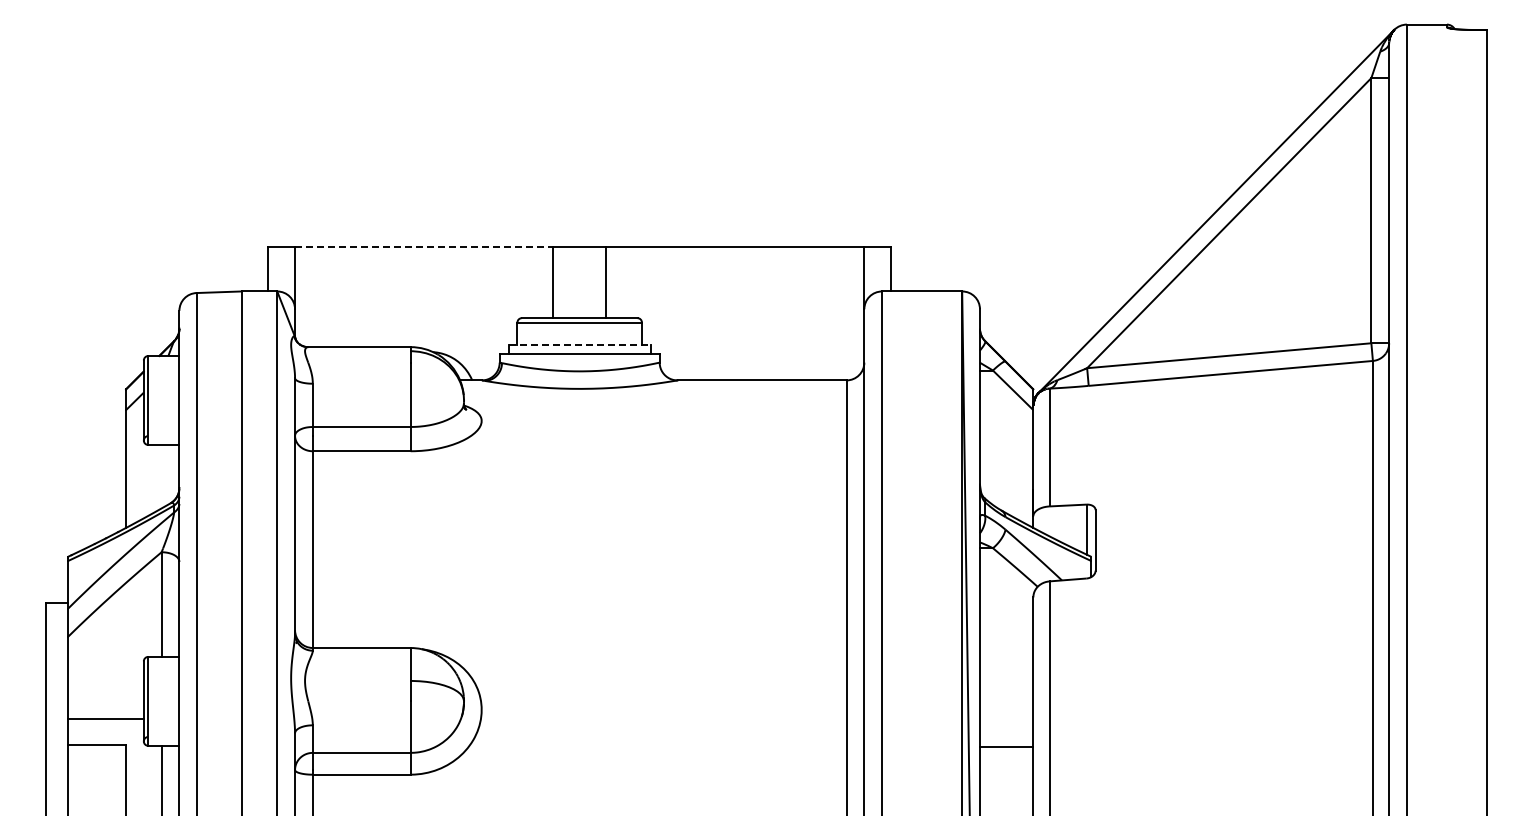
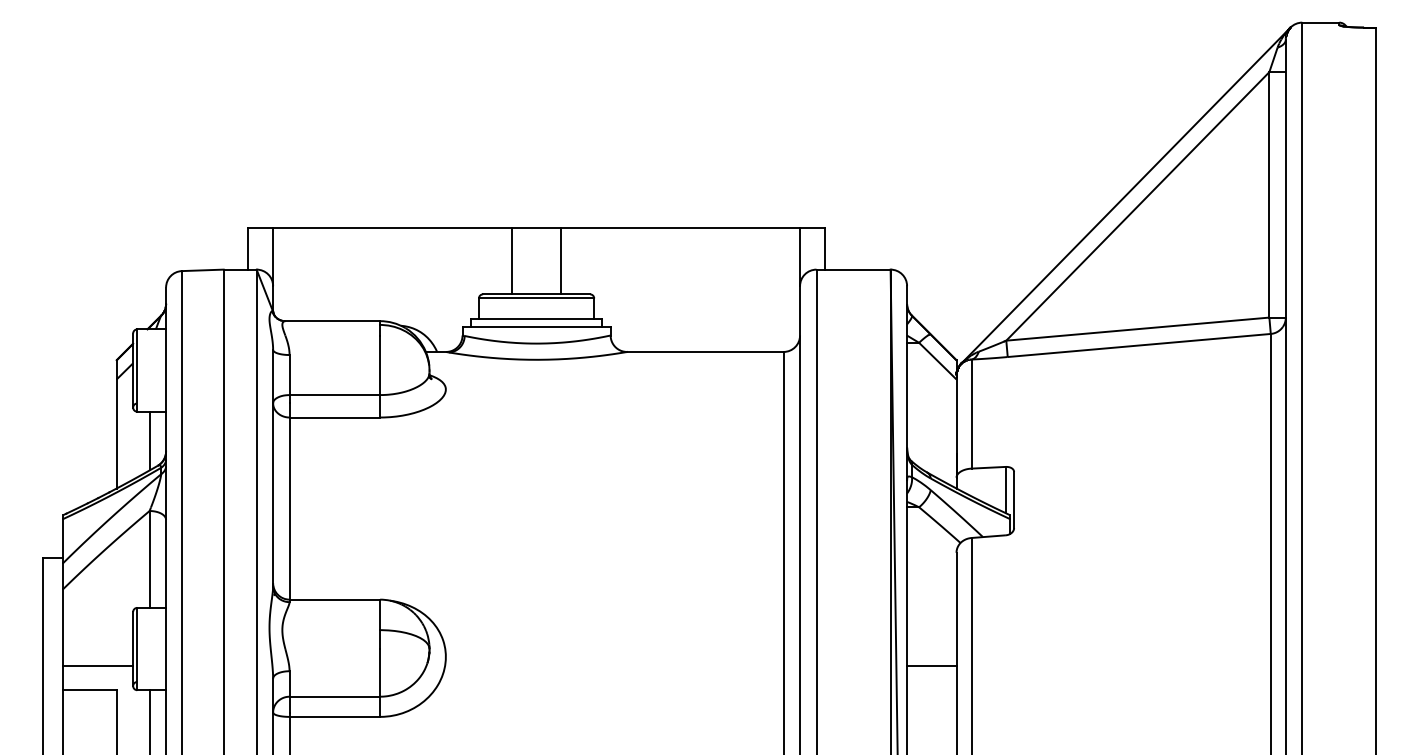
line: (424, 246) -> (392, 228), dashed -> solid
line: (580, 344) -> (537, 318), dashed -> solid
line: (161, 476) -> (149, 440), added
line: (1006, 747) -> (931, 665), moved

